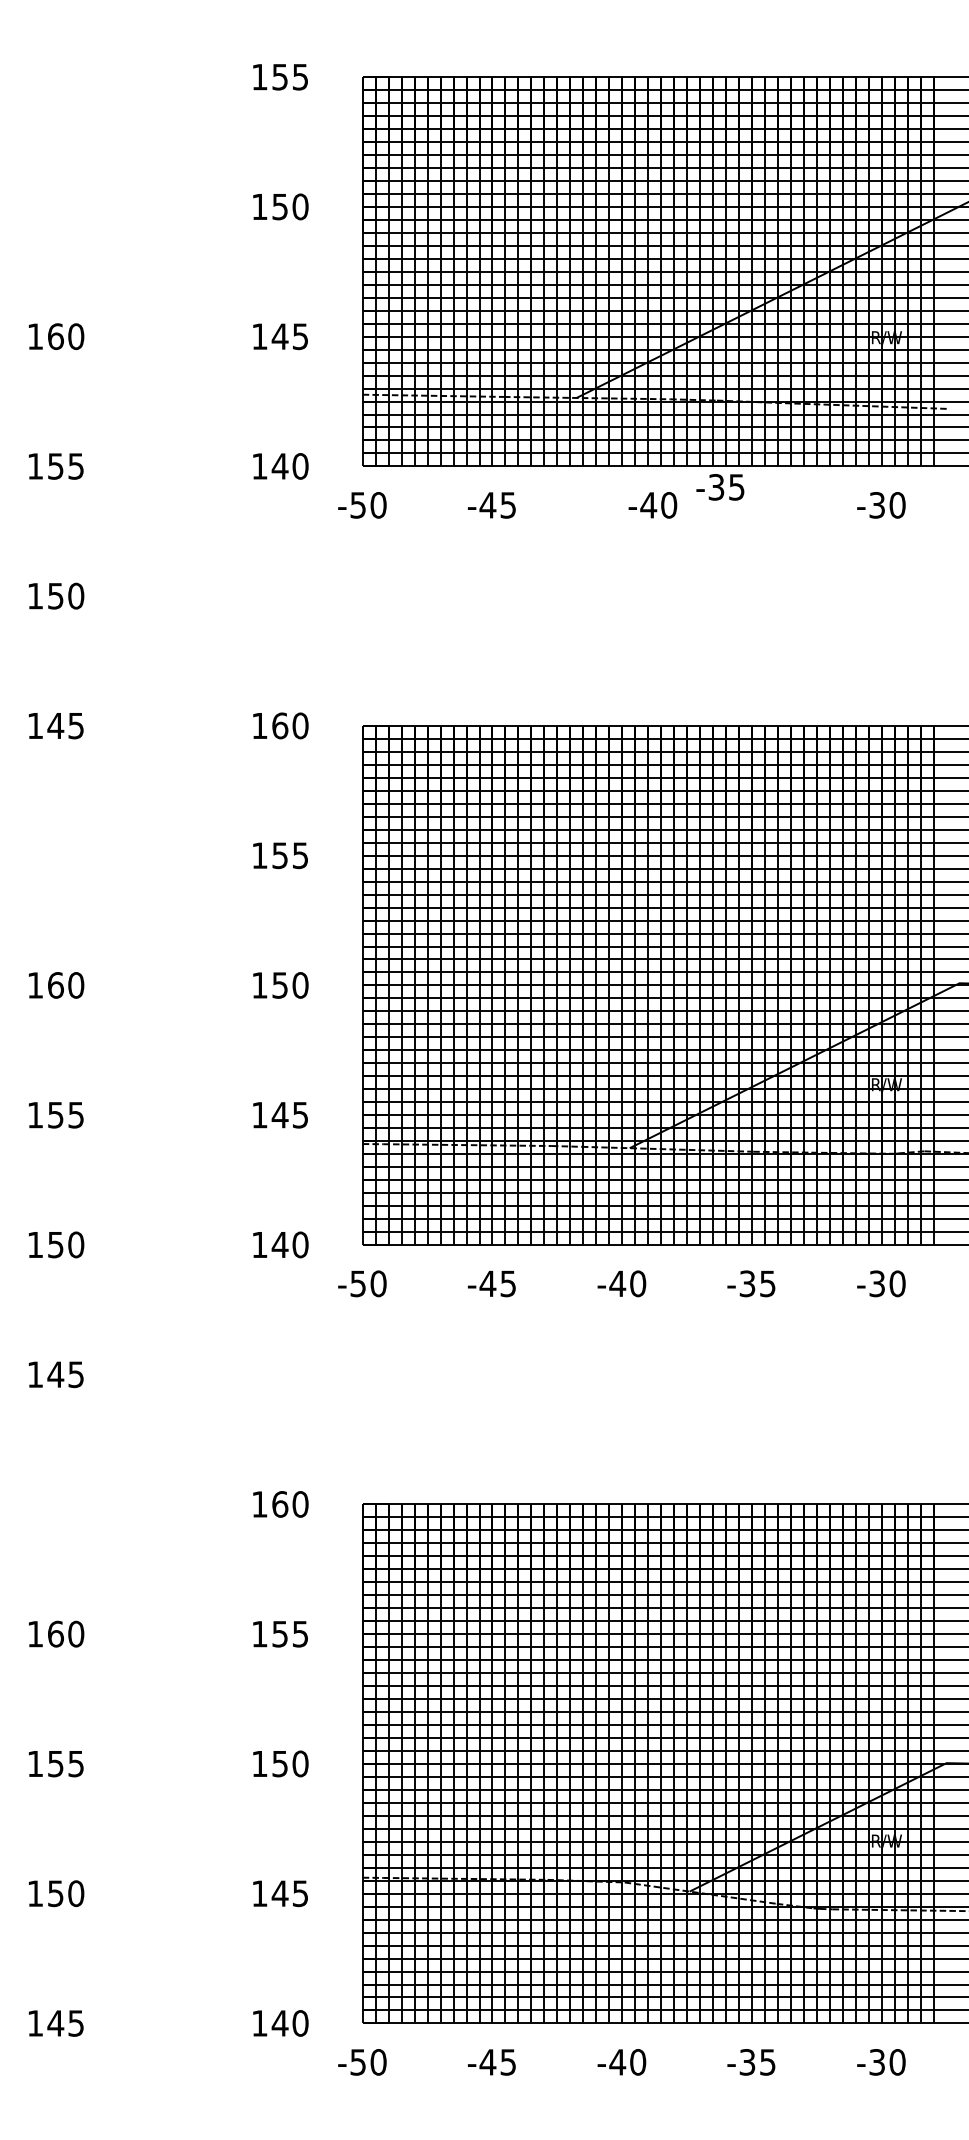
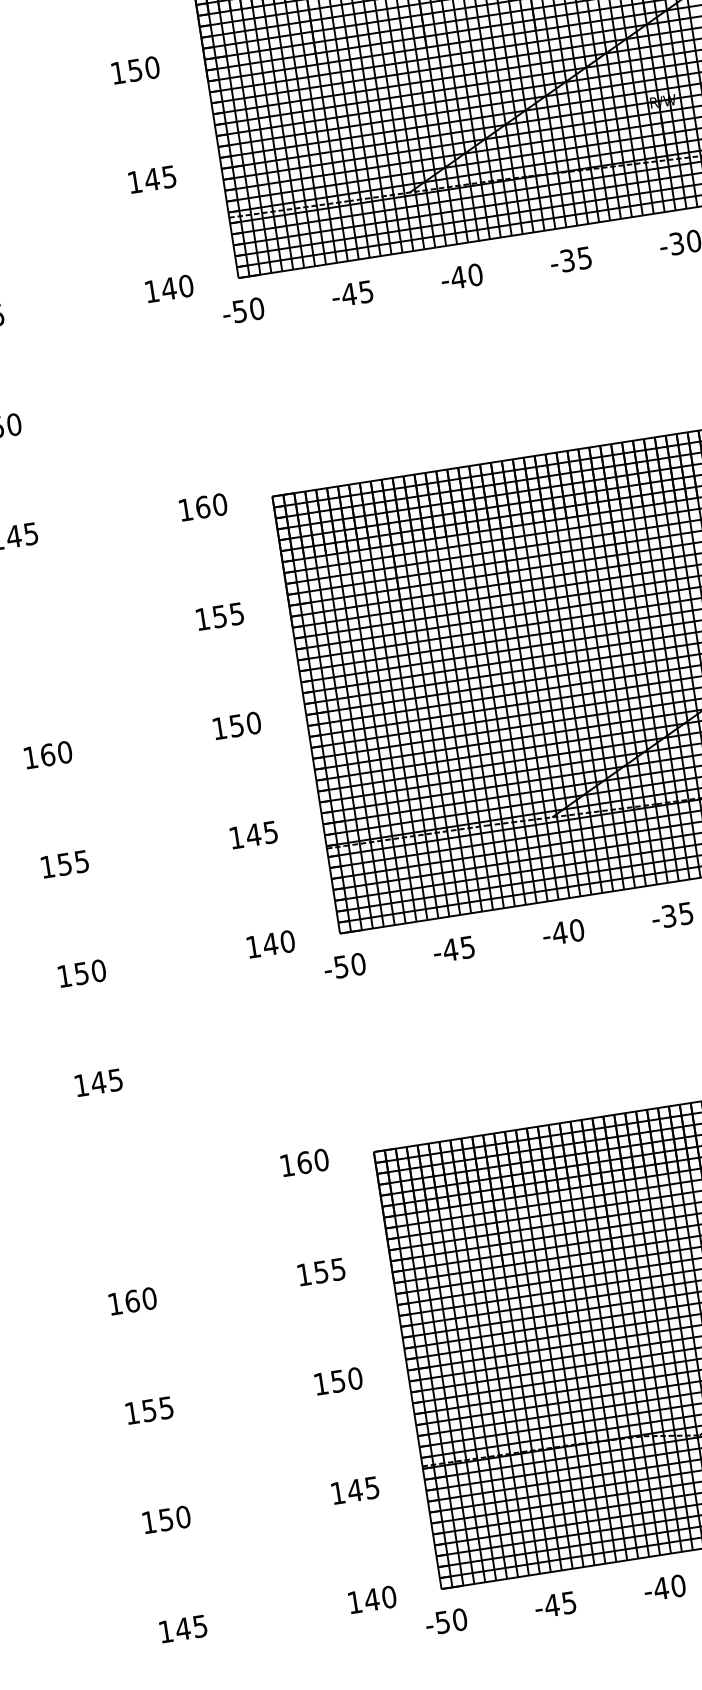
text: (720, 487) -> (571, 260), moved
text: (652, 505) -> (461, 277), moved

